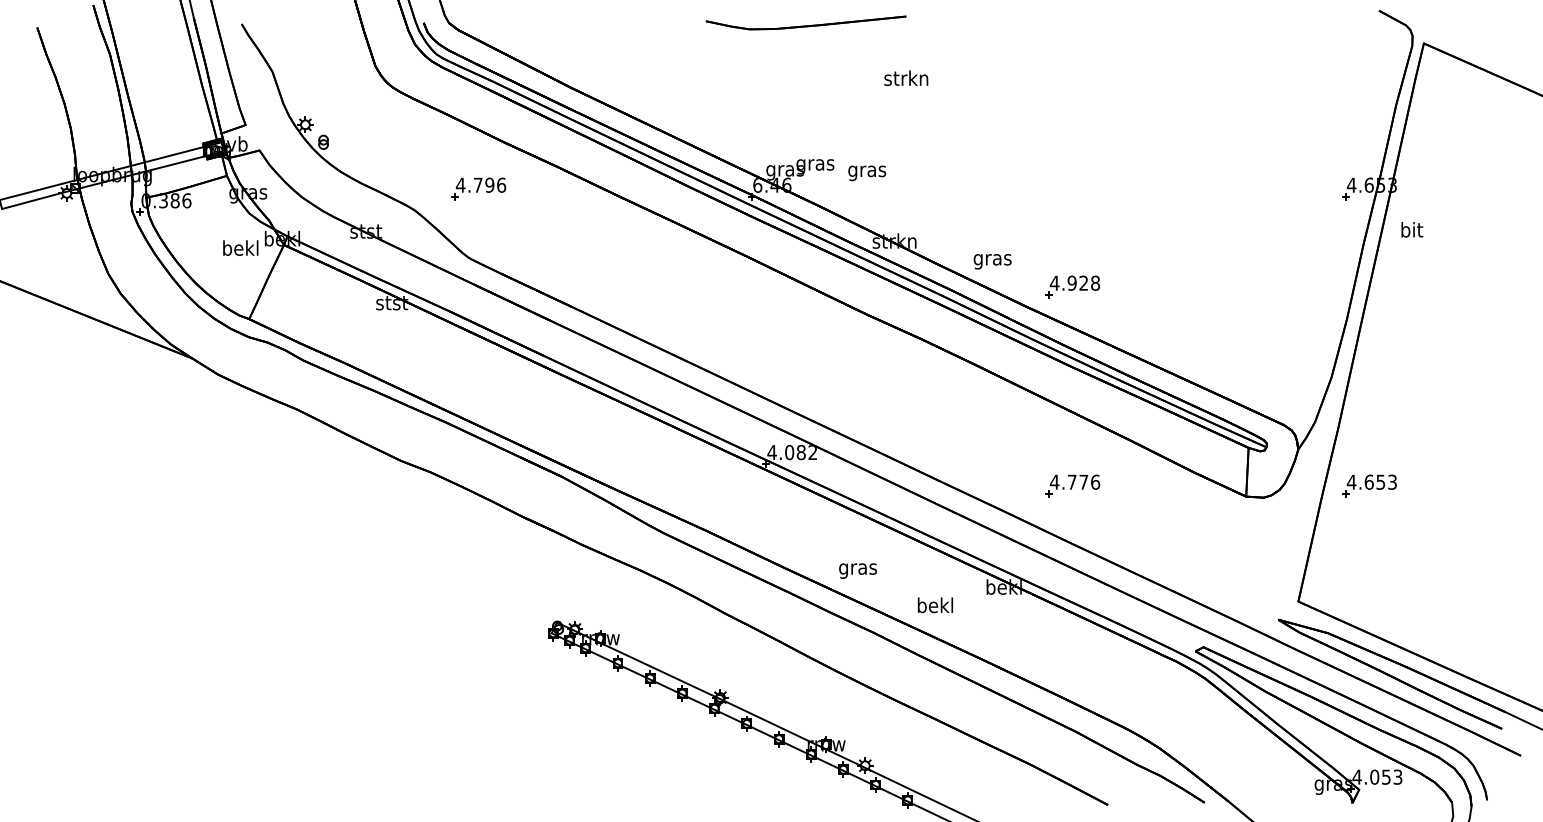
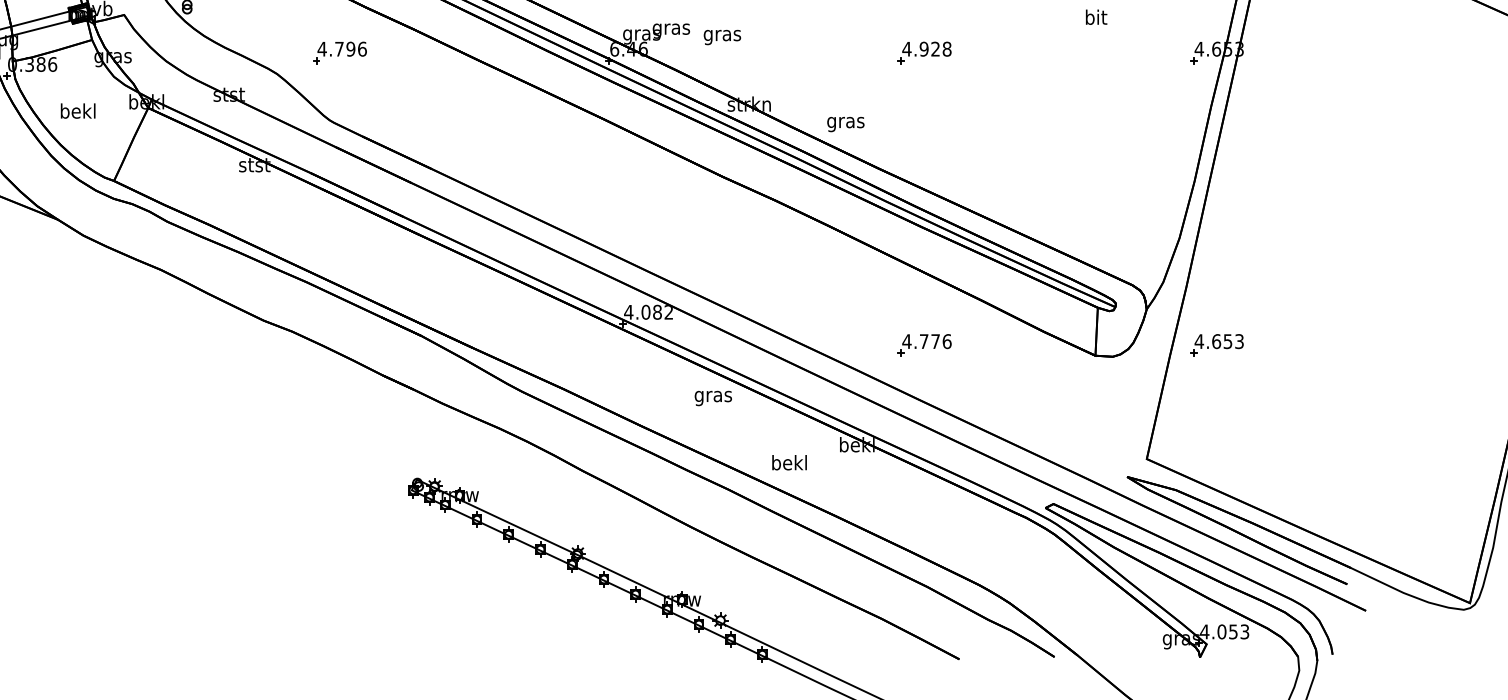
text: (1412, 229) -> (1096, 16), moved
text: (240, 247) -> (77, 110), moved
part: (1072, 286) -> (924, 52), moved
text: (857, 570) -> (712, 397), moved

